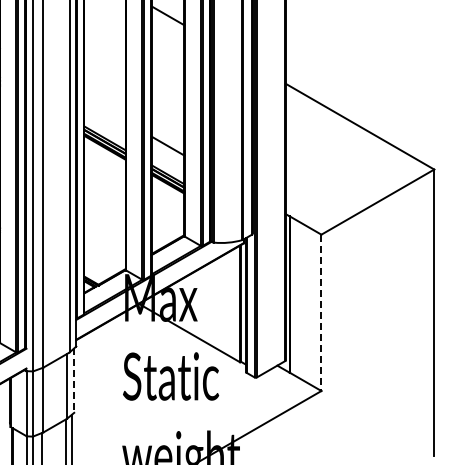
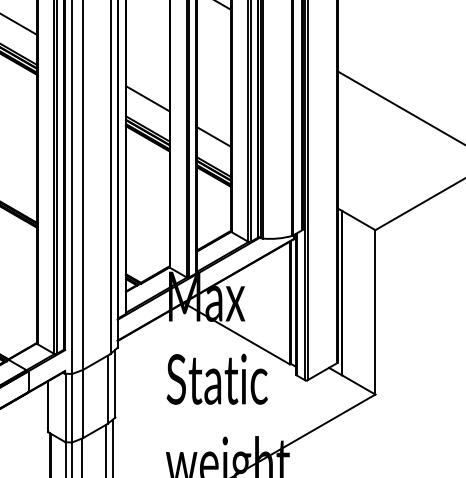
line: (104, 109) -> (147, 98), added
line: (321, 313) -> (375, 313), dashed -> solid
line: (74, 381) -> (115, 384), dashed -> solid

